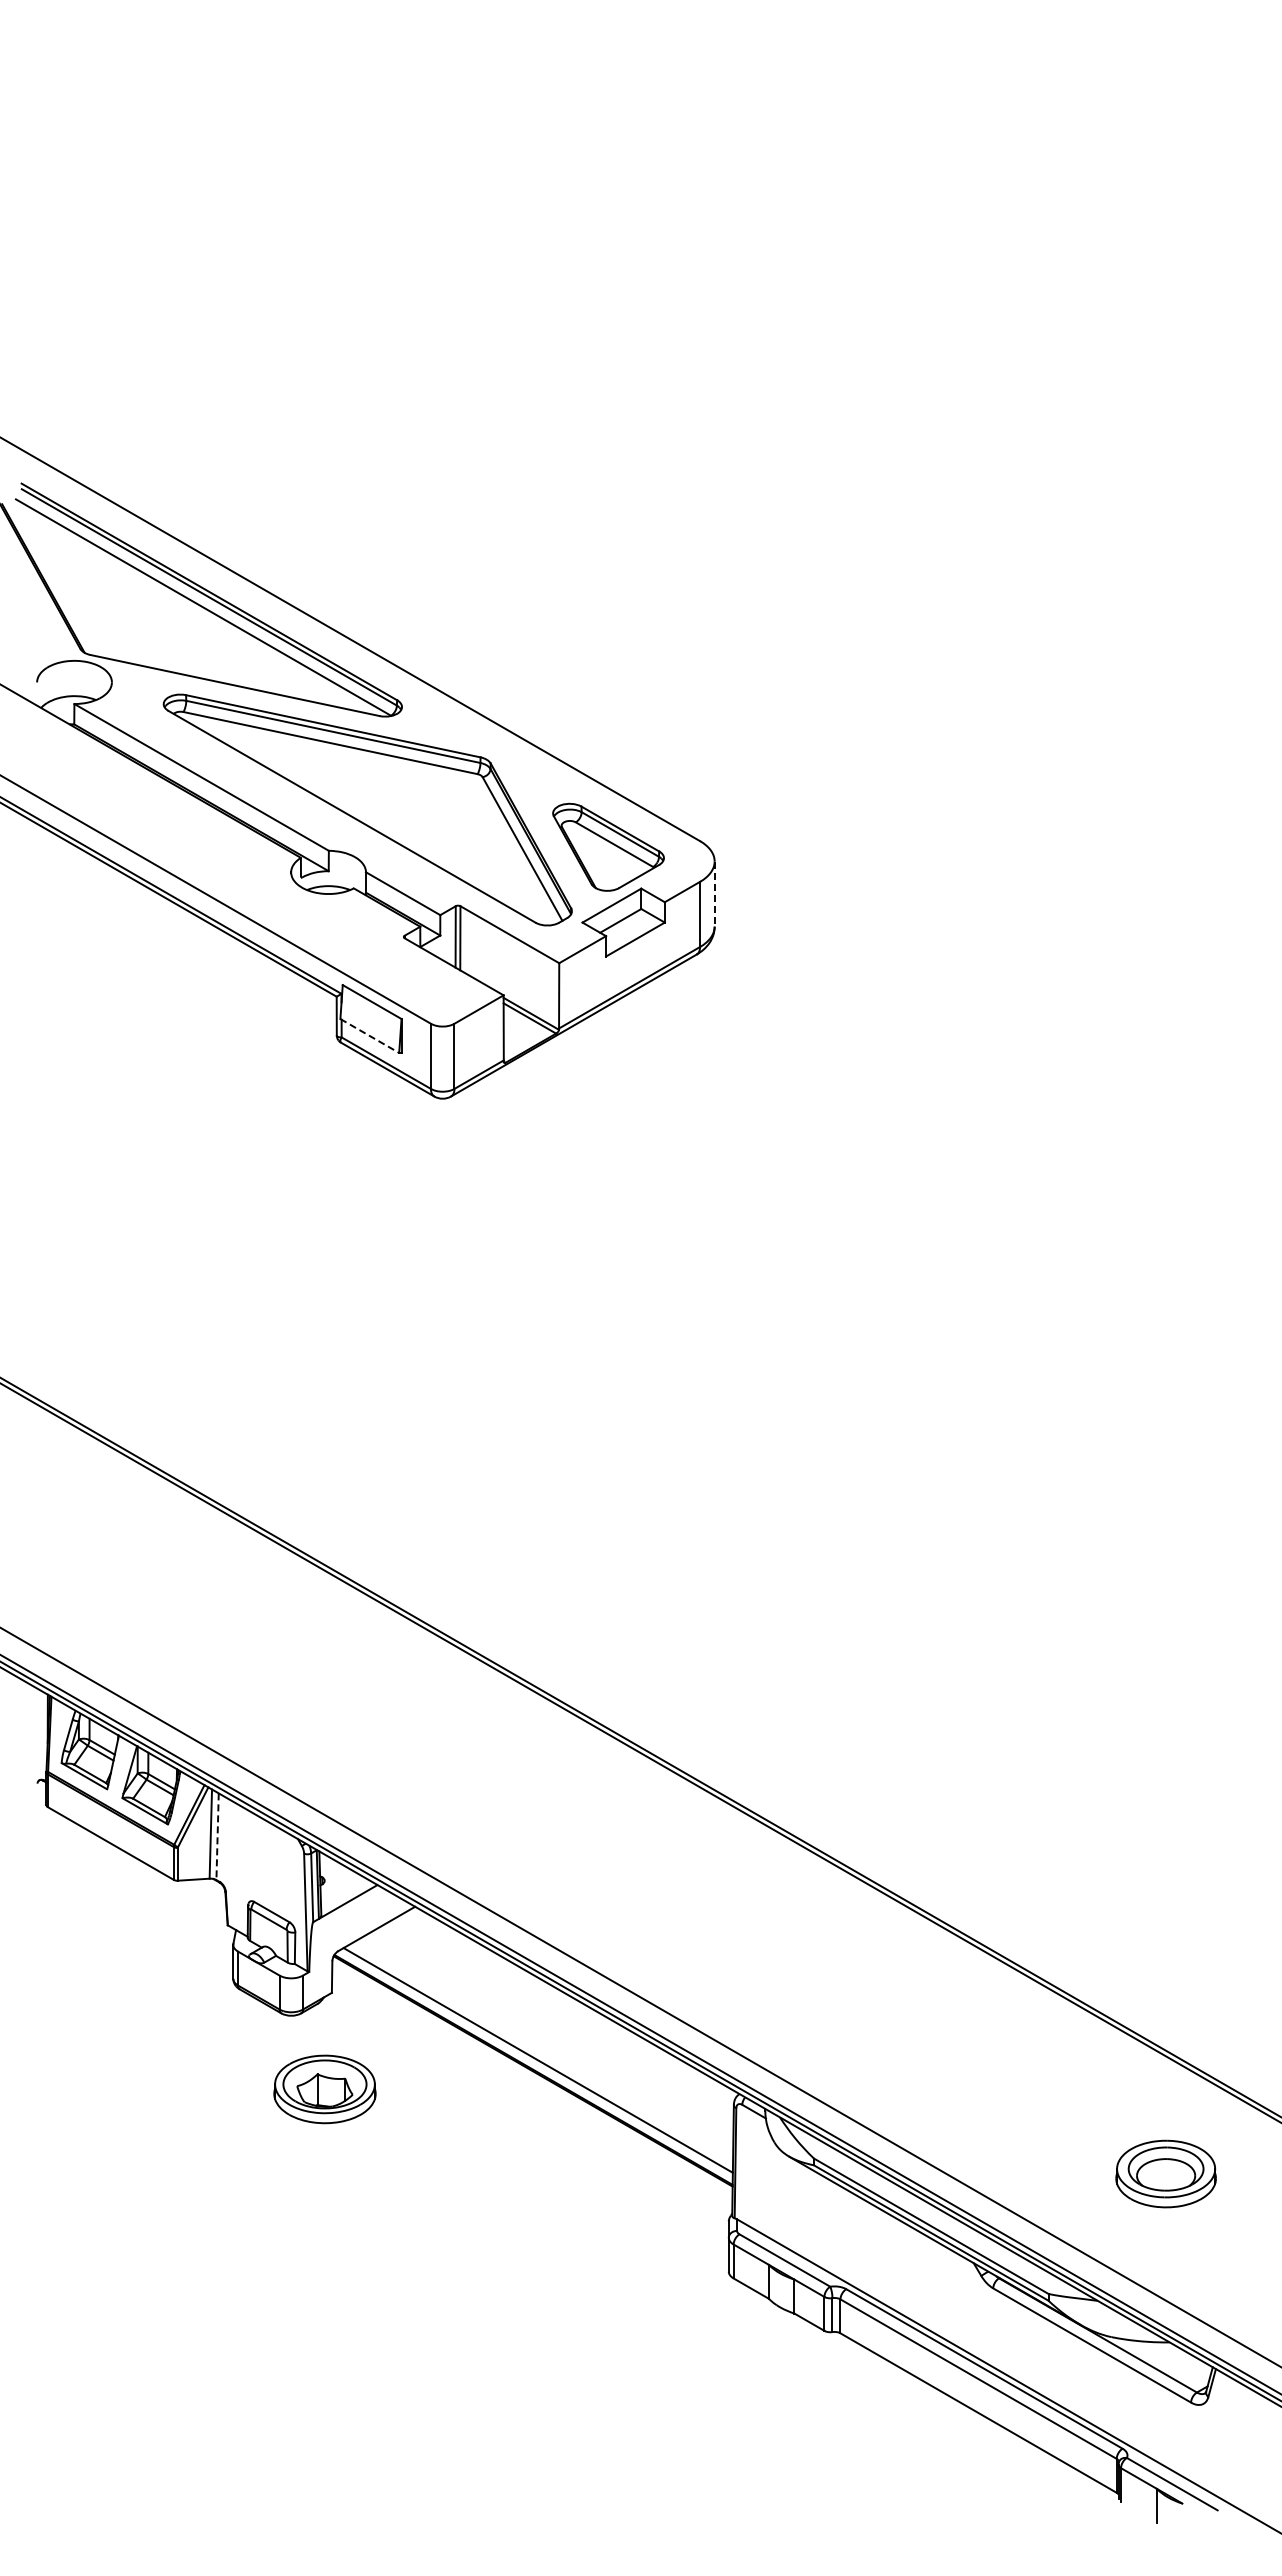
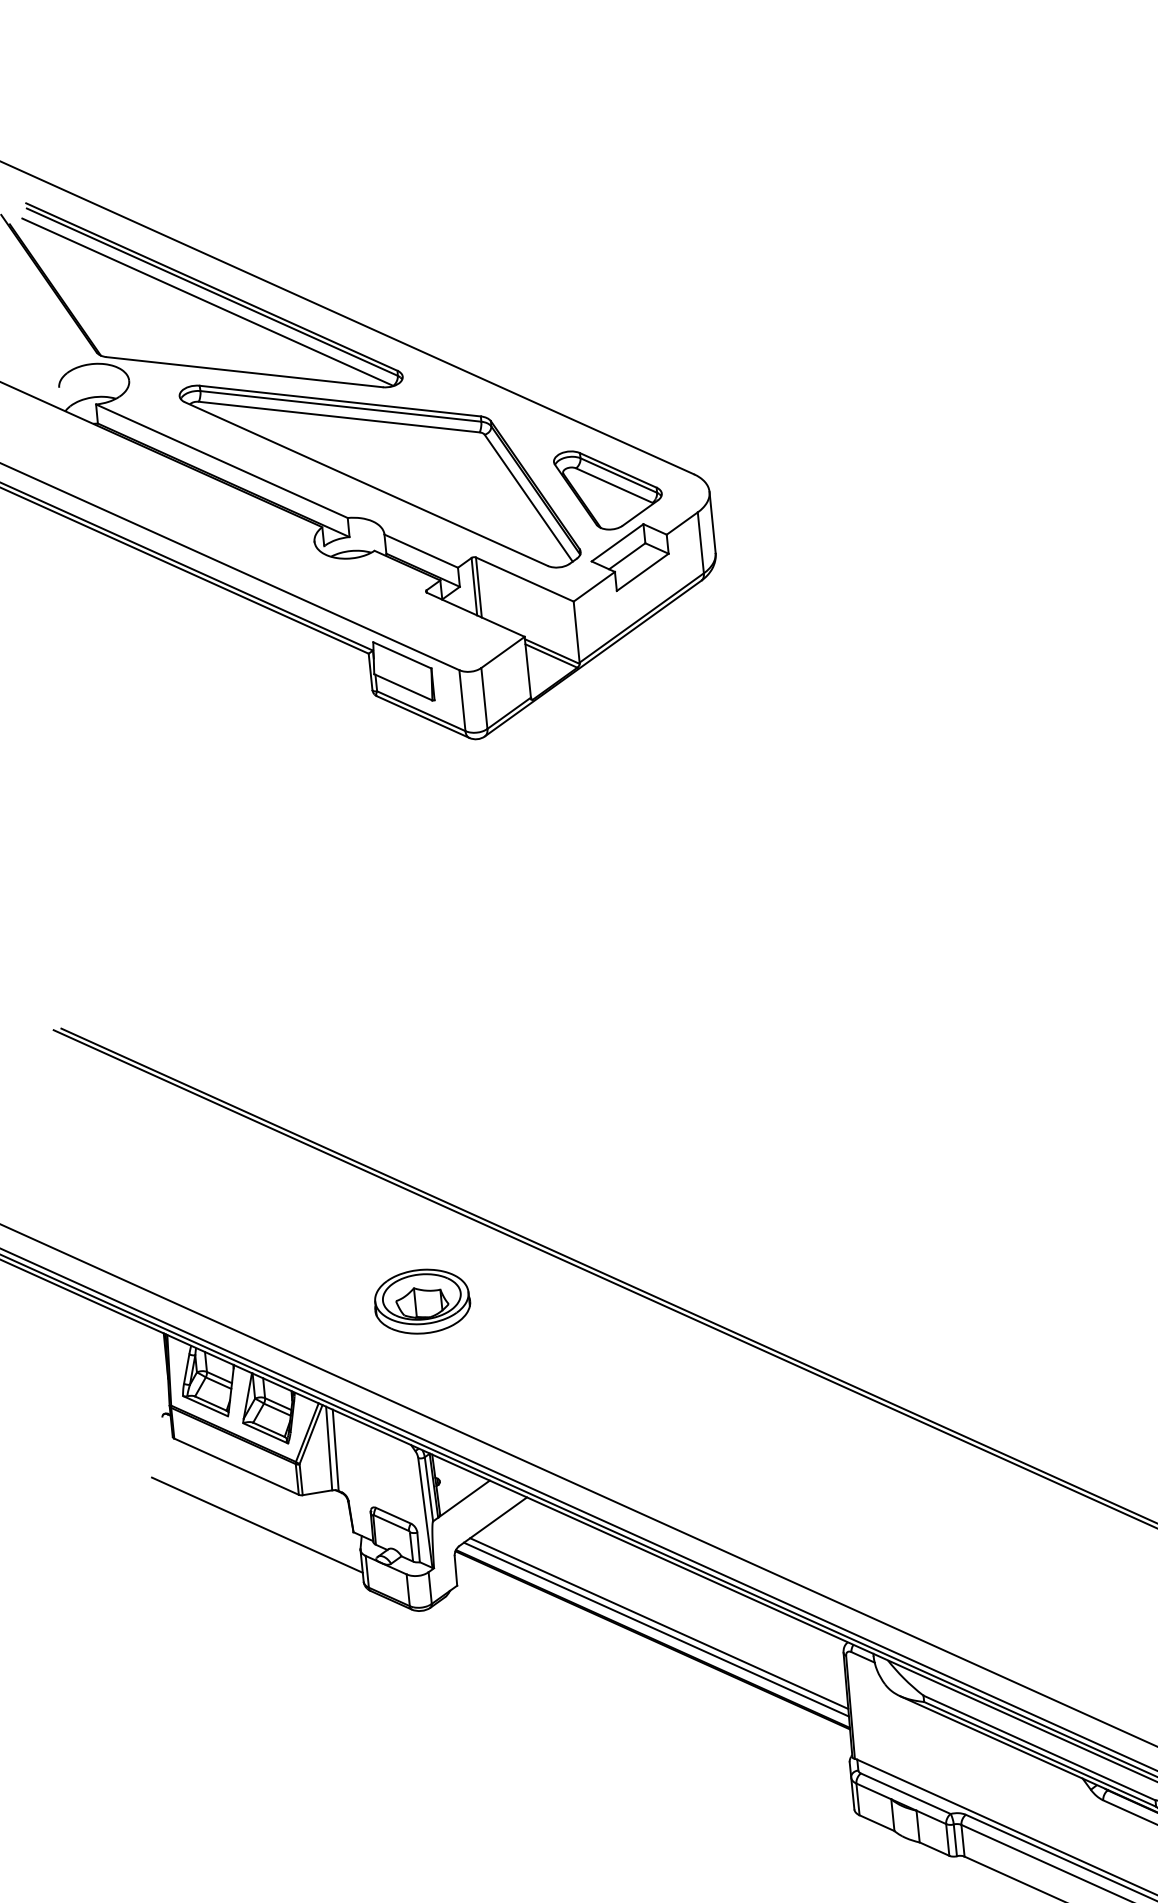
line: (714, 894) -> (712, 522), dashed -> solid
line: (369, 1035) -> (403, 686), dashed -> solid
line: (217, 1837) -> (335, 1451), dashed -> solid
line: (126, 1907) -> (257, 1525), added
line: (541, 2054) -> (658, 1623), added
part: (324, 2089) -> (421, 1301), moved

